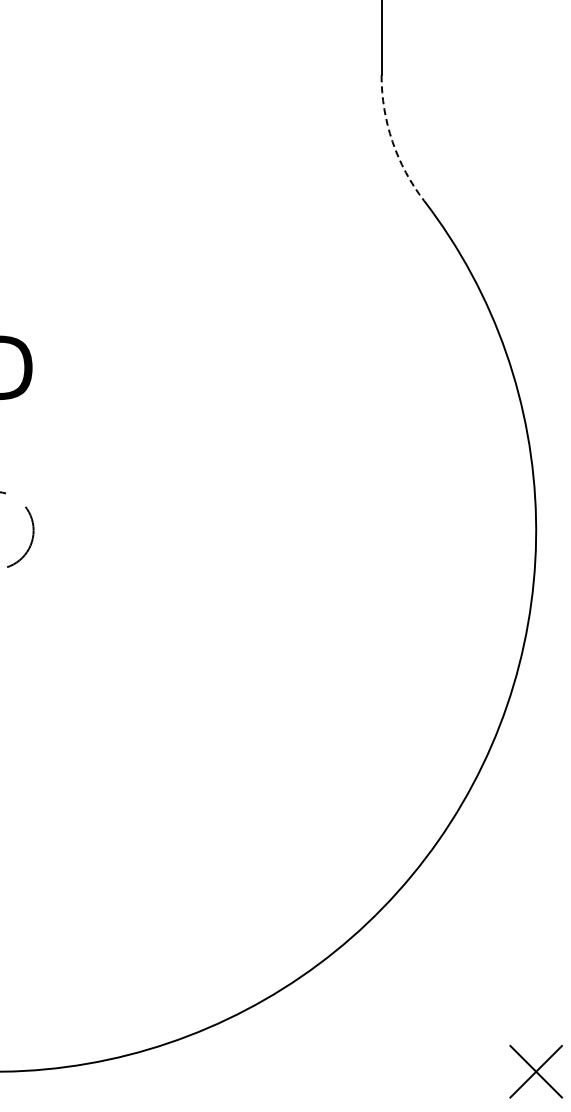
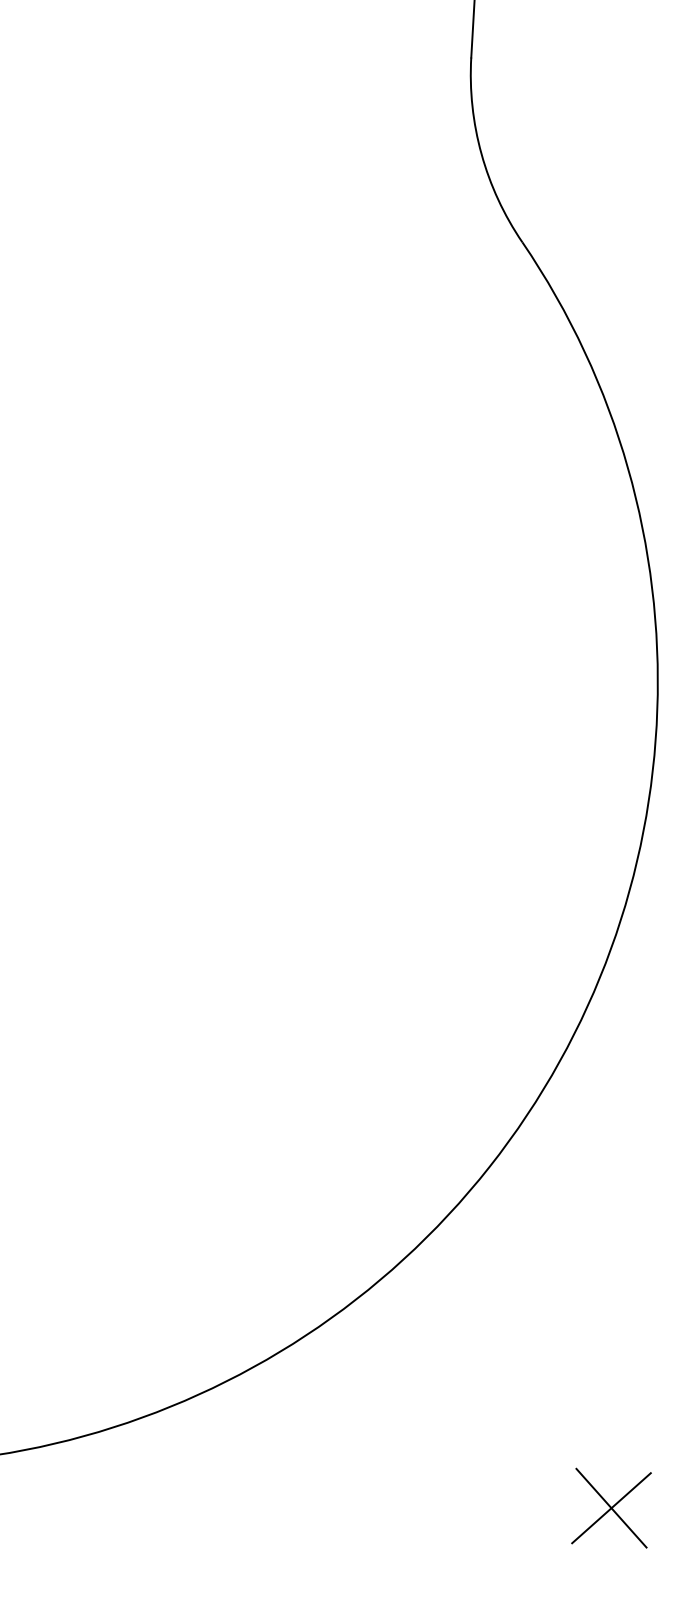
arc: (392, 141) -> (481, 153), dashed -> solid

